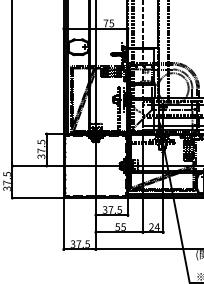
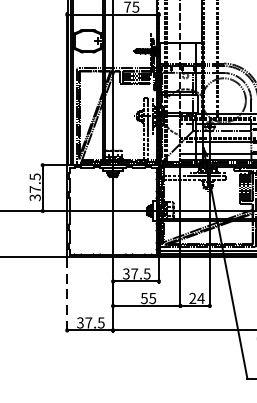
line: (63, 224) -> (66, 294), solid -> dashed

